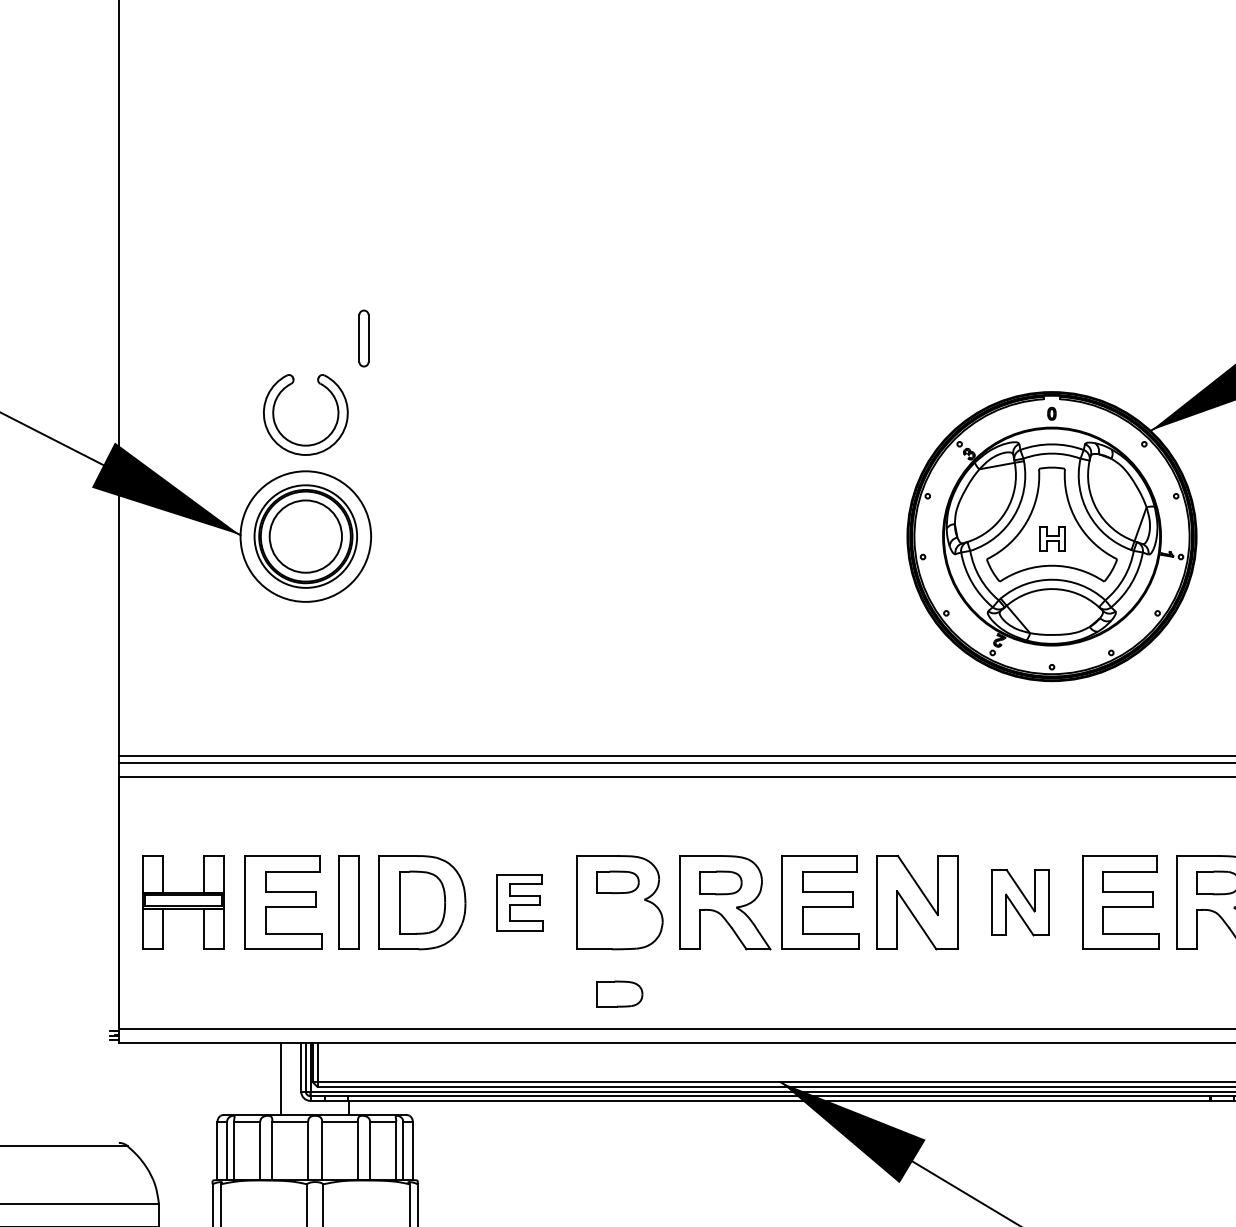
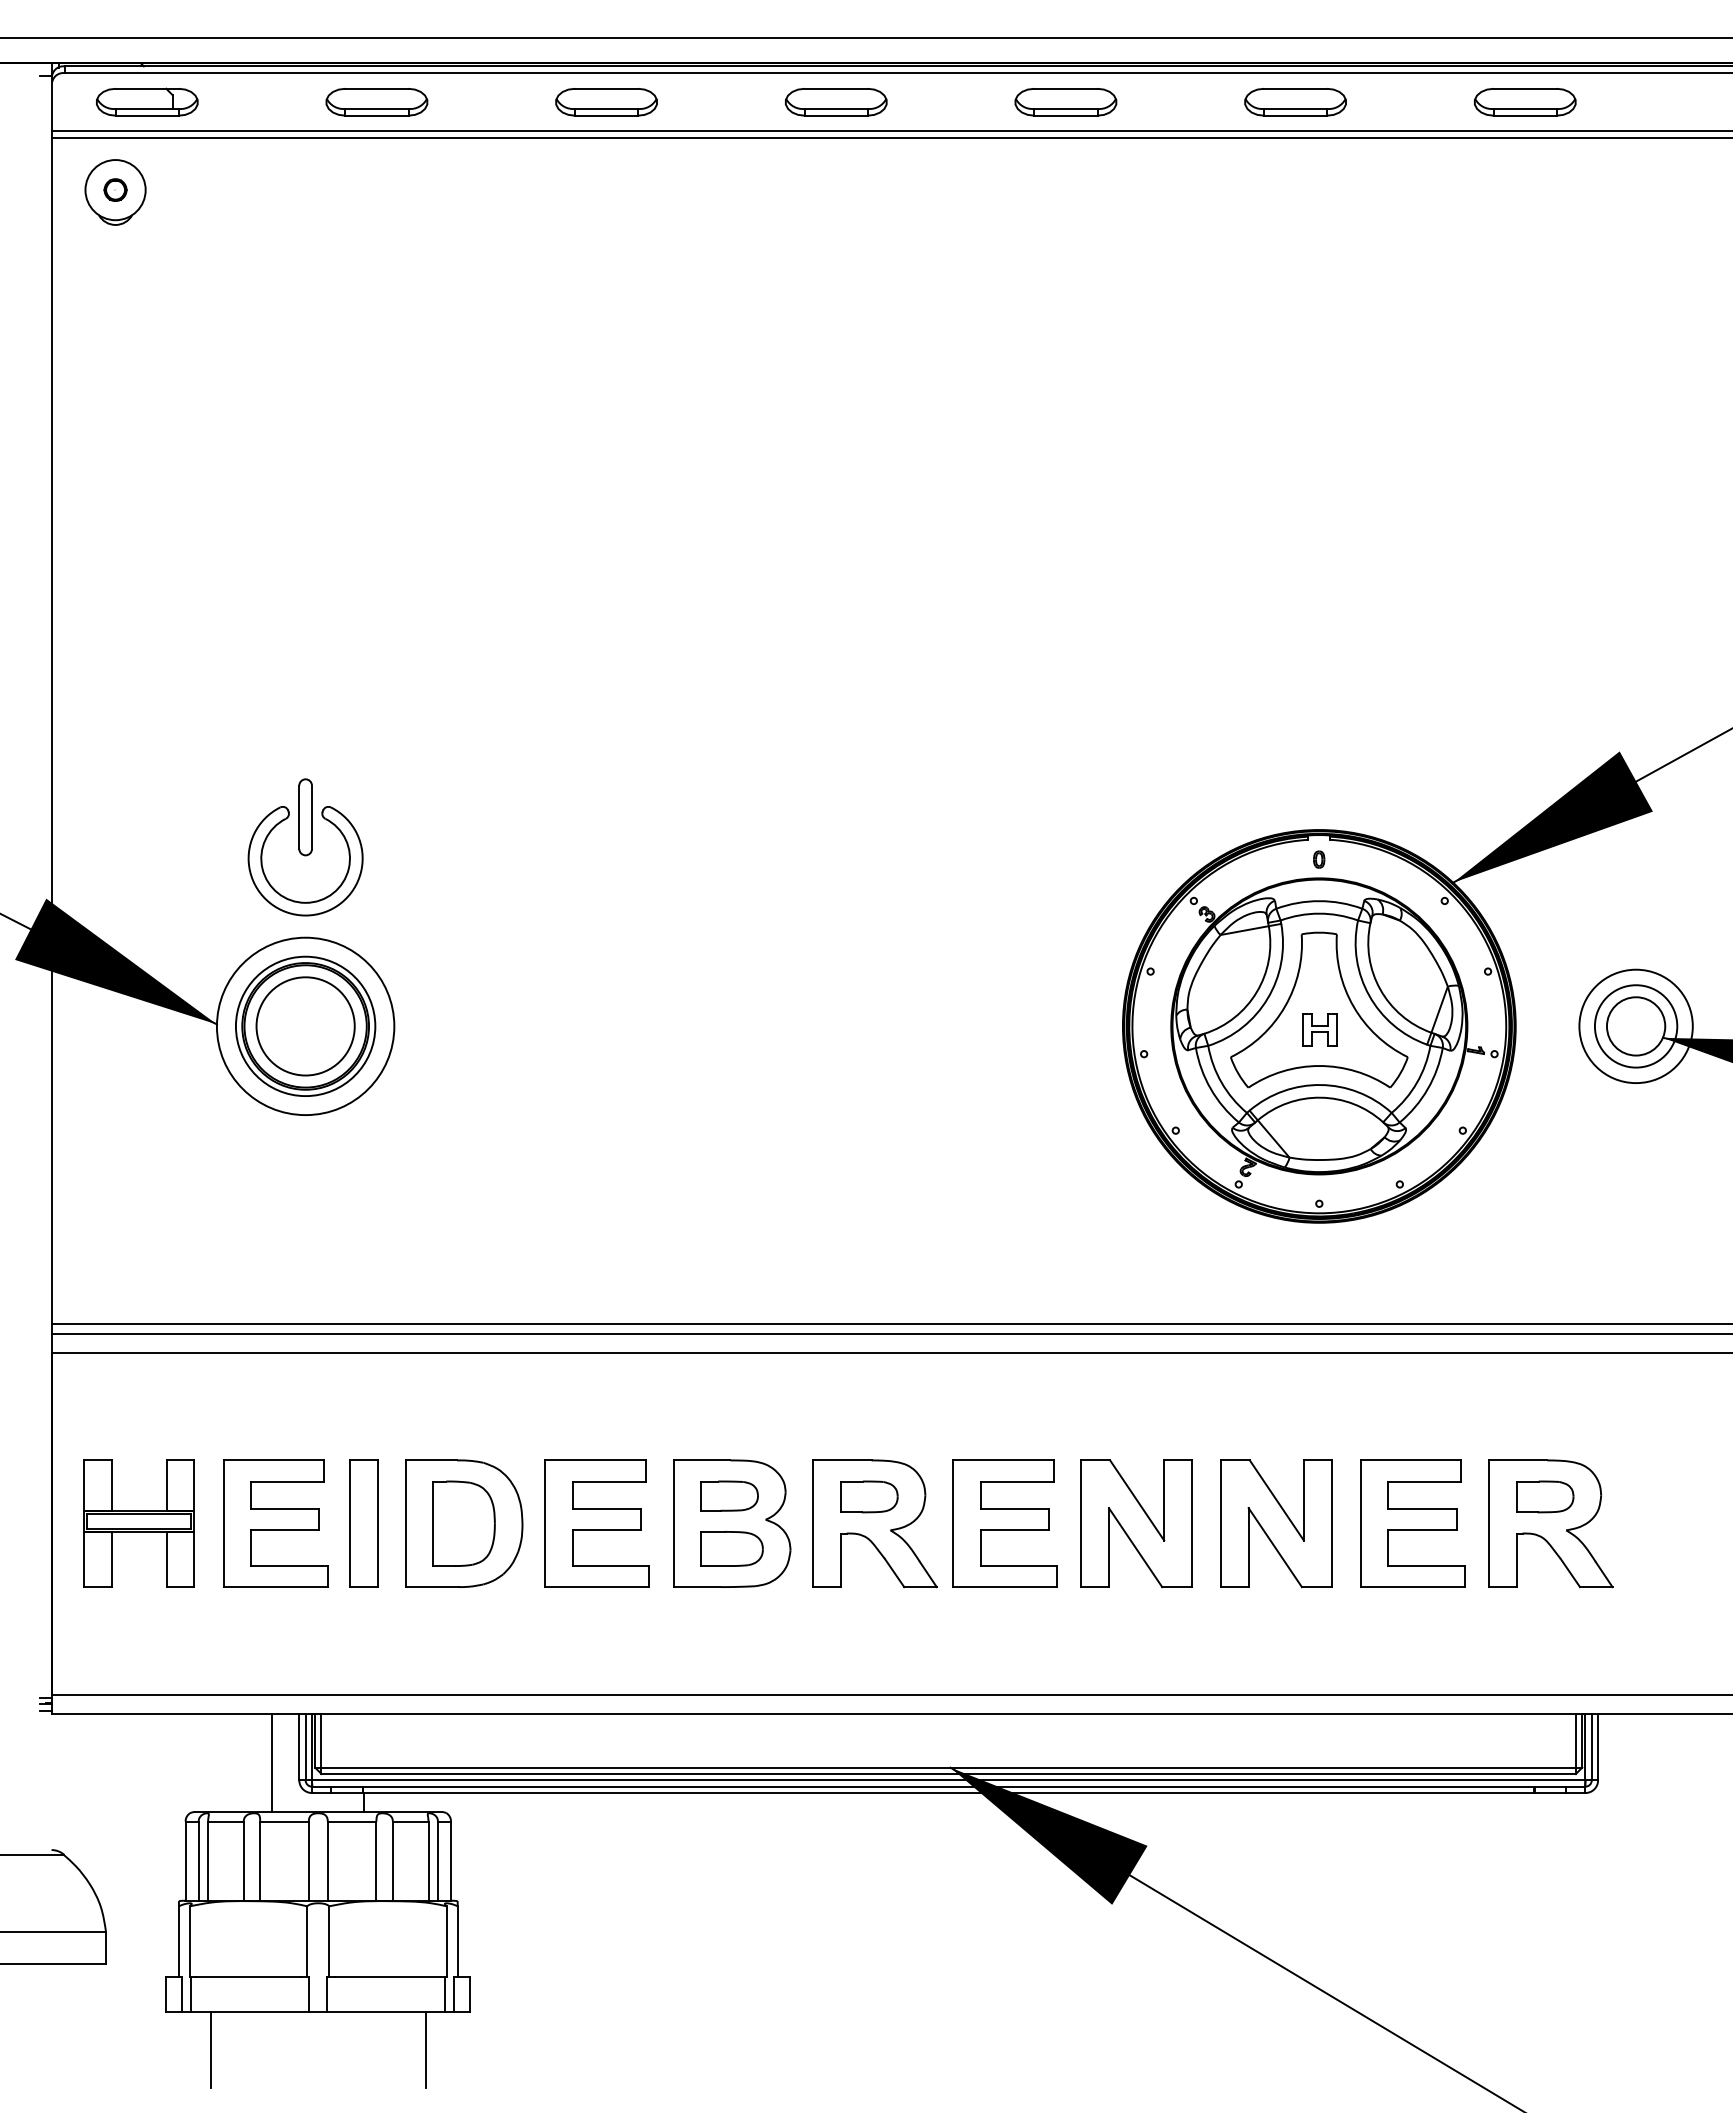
part: (363, 338) -> (305, 817), moved
part: (519, 902) -> (596, 1523), size x1.67
part: (1020, 902) -> (1276, 1523), size x1.43
part: (619, 993) -> (731, 1548), moved

